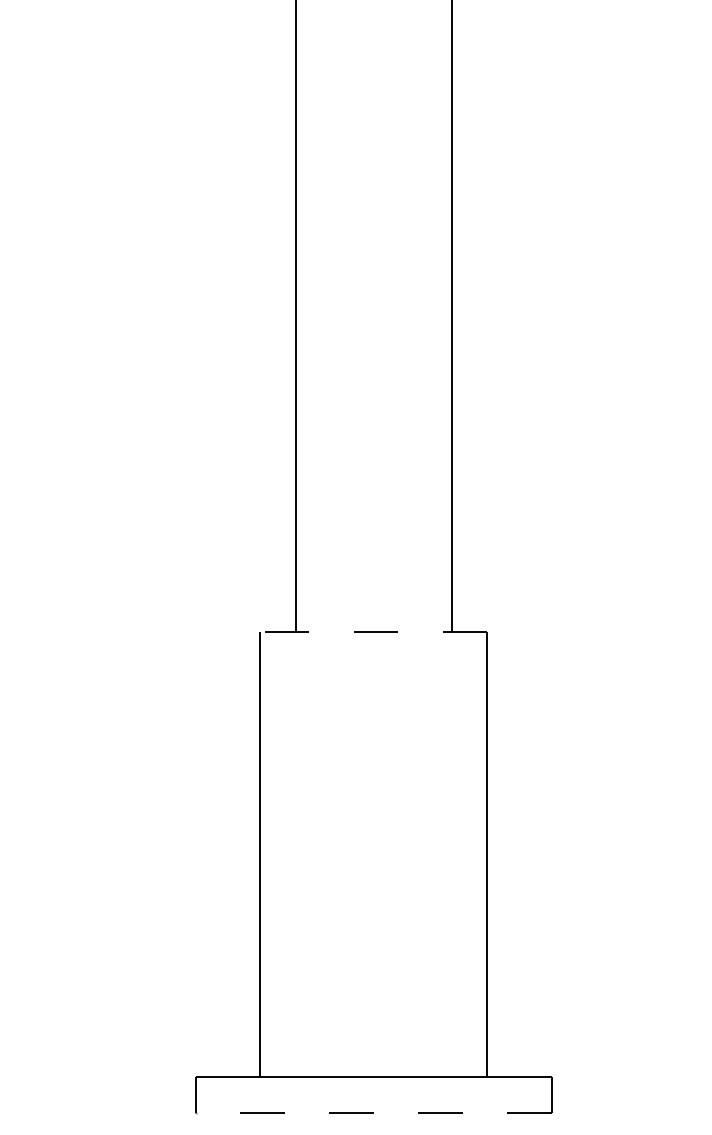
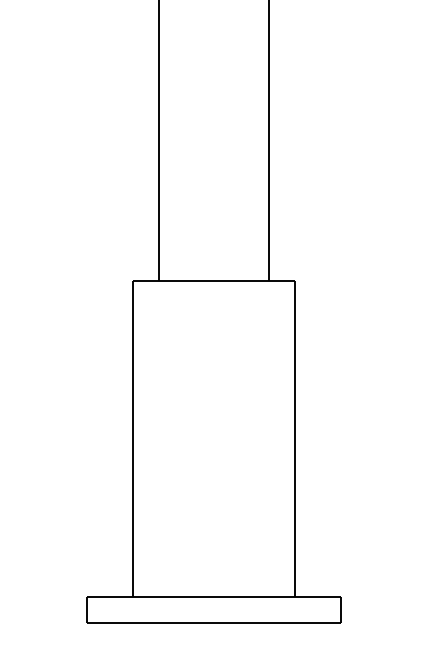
line: (373, 632) -> (213, 281), dashed -> solid
line: (373, 1112) -> (213, 622), dashed -> solid

